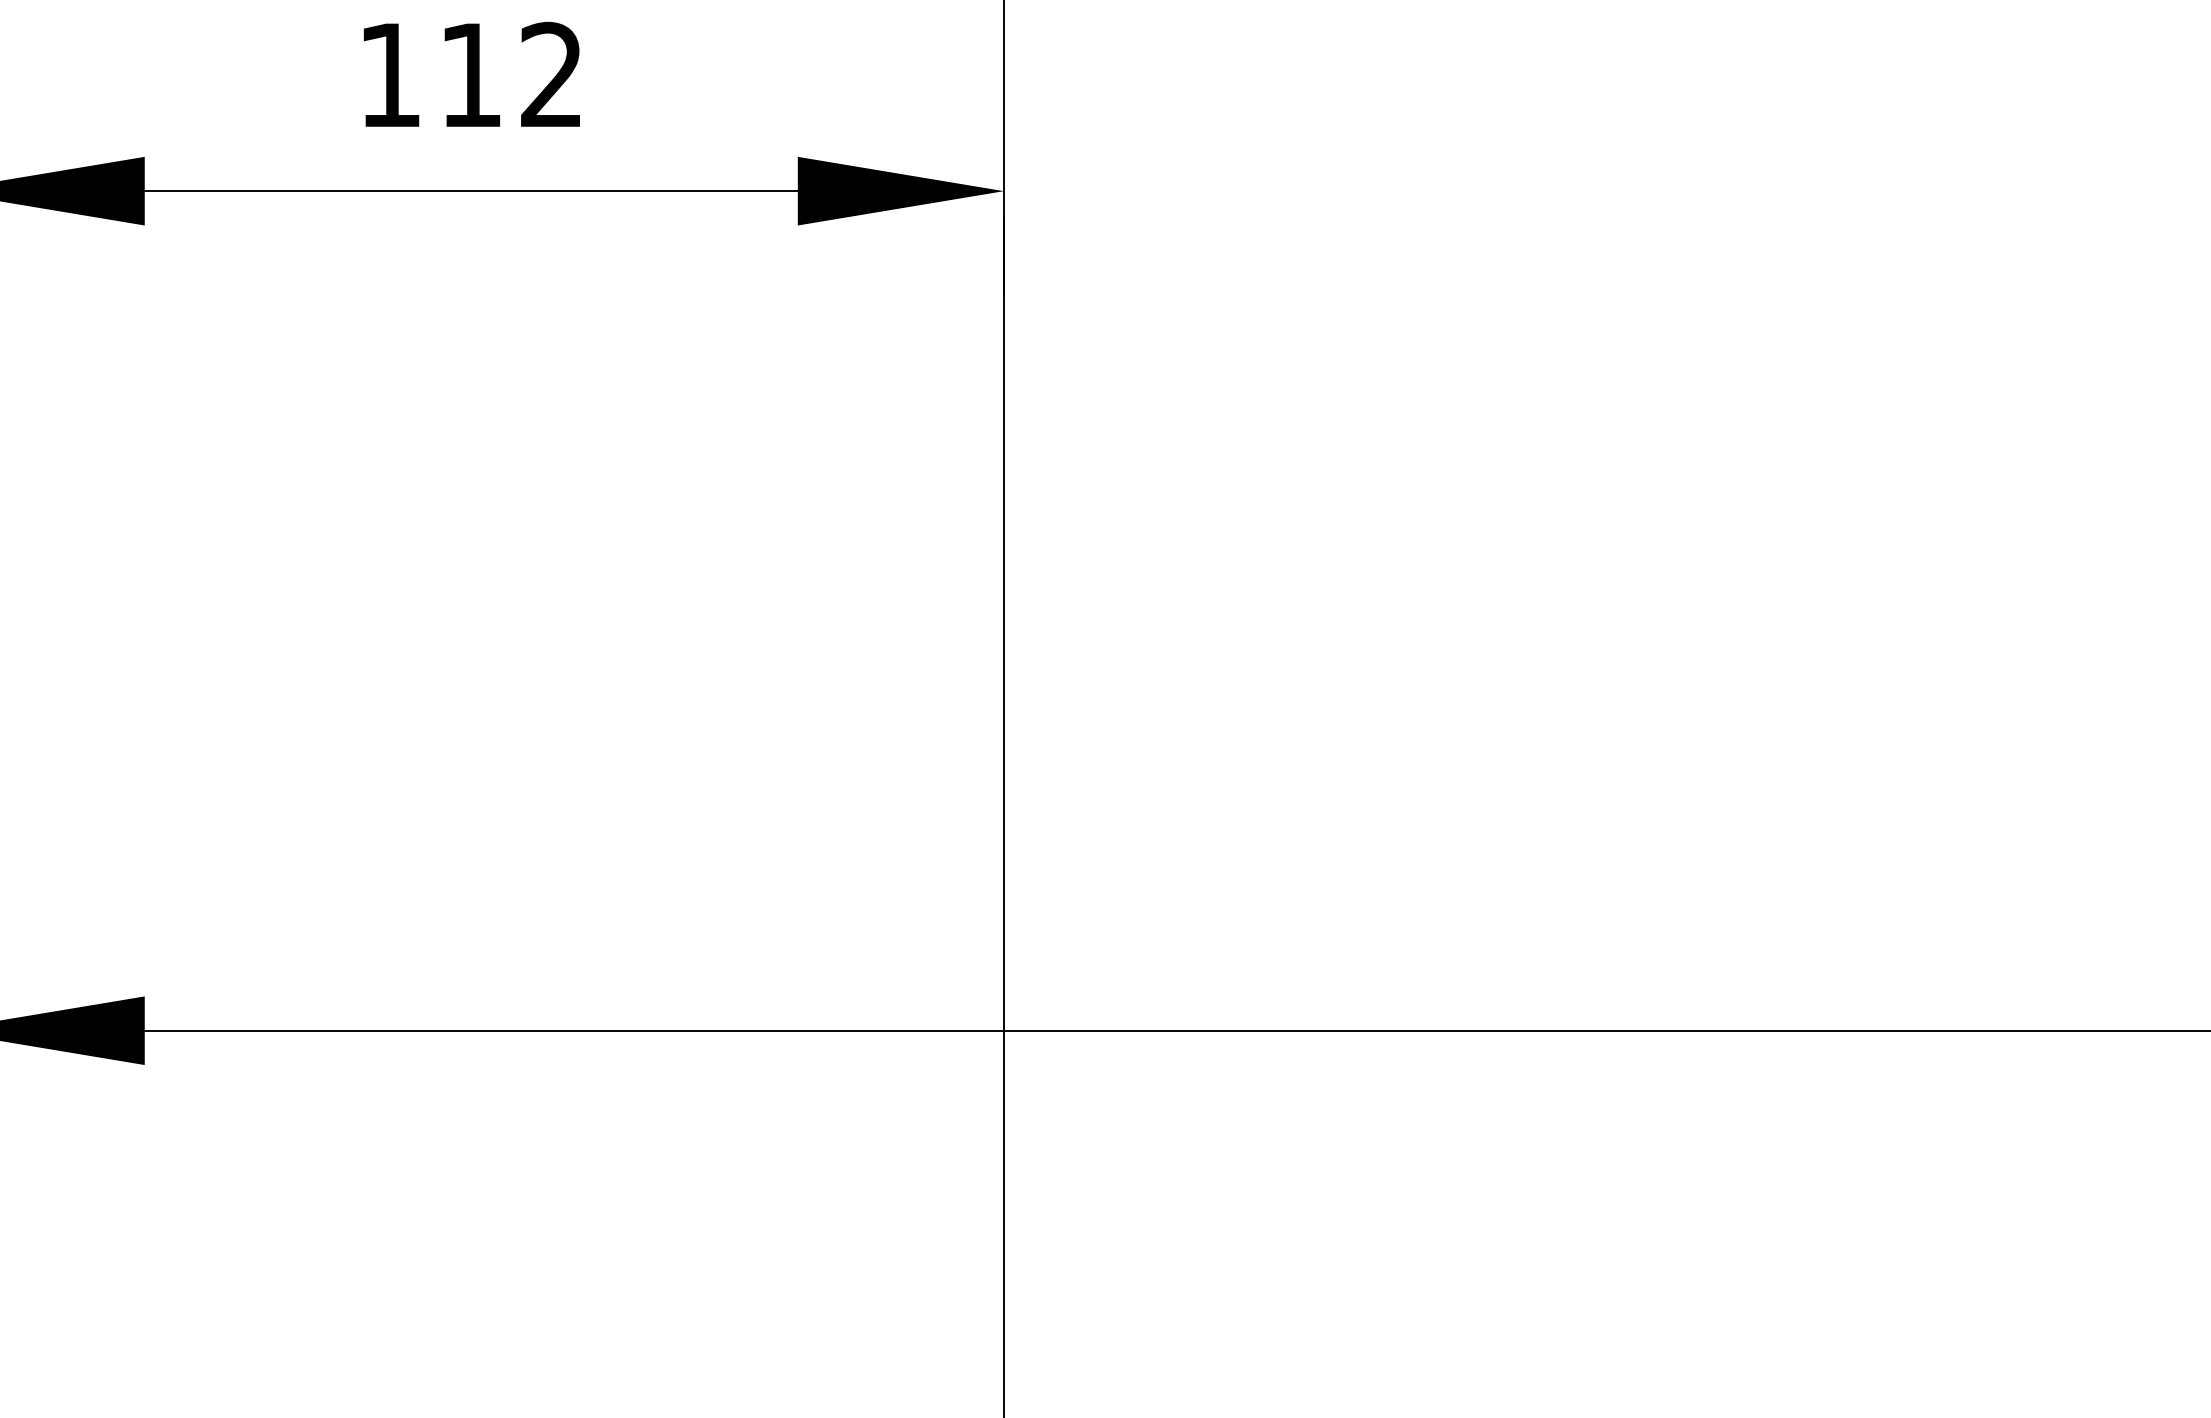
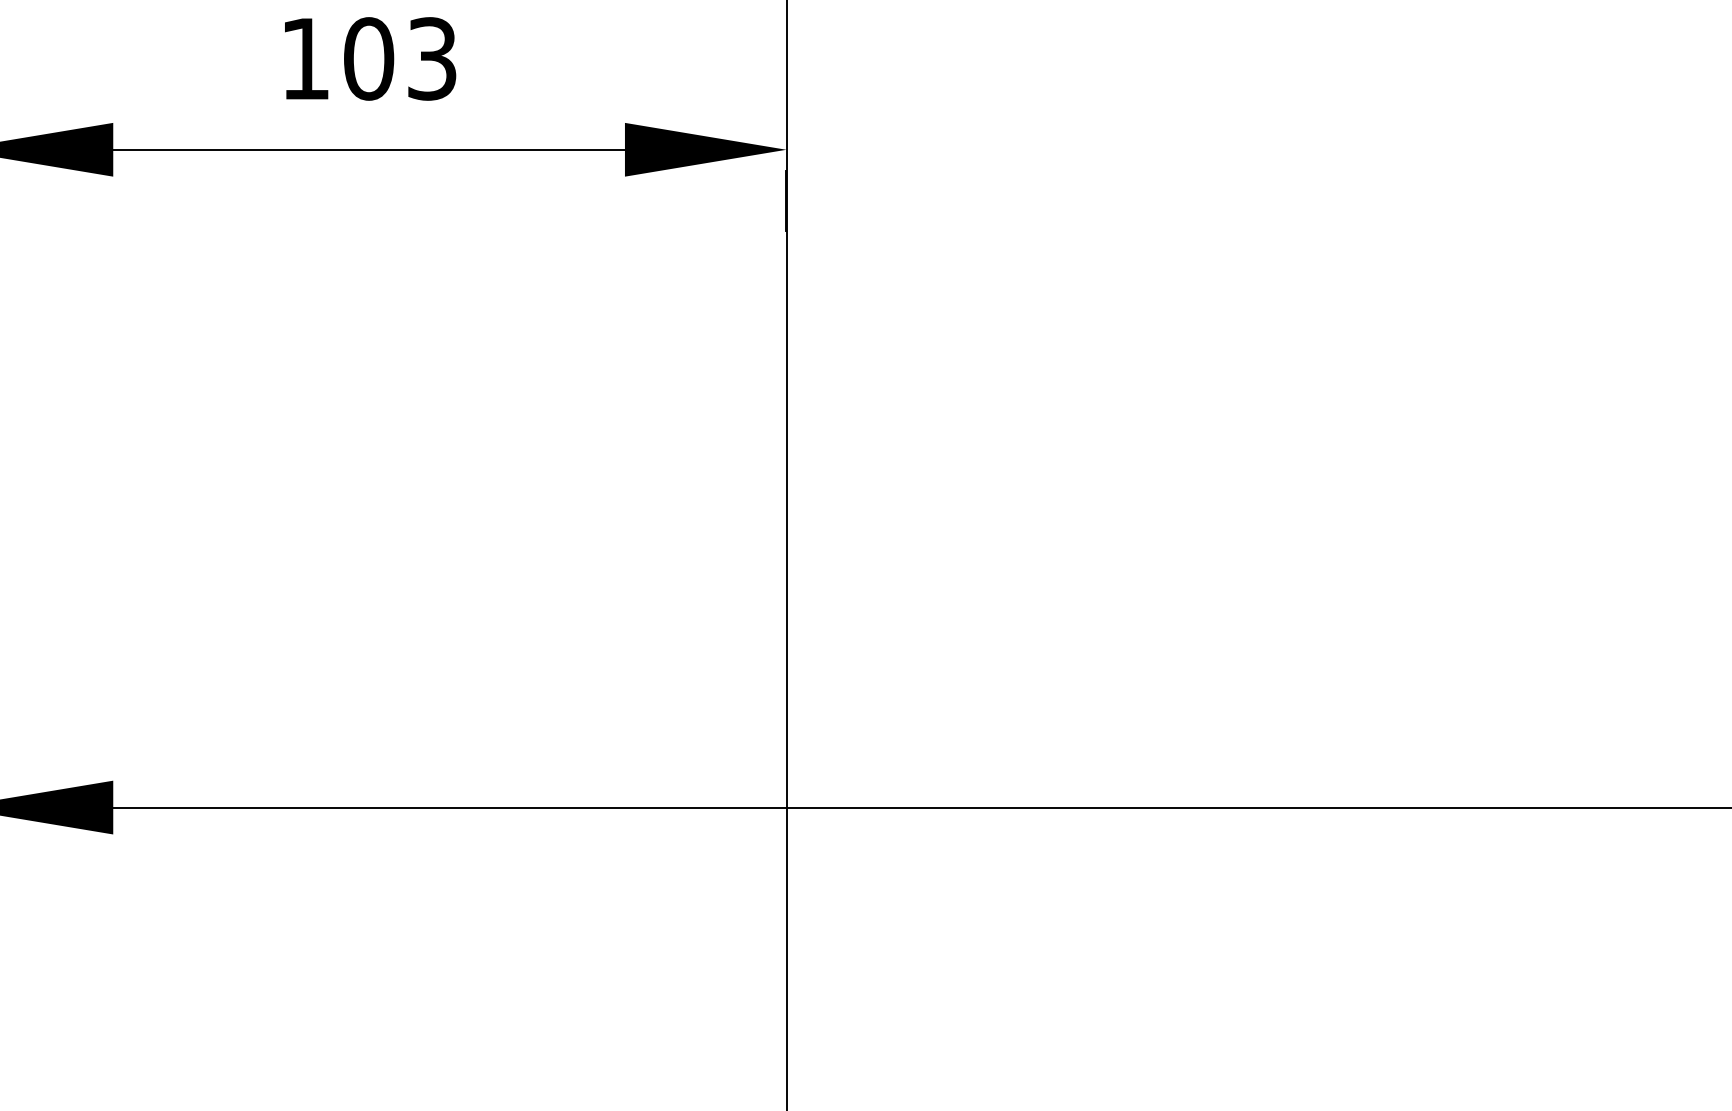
text: (511, 74) -> (400, 58), 112 -> 103

